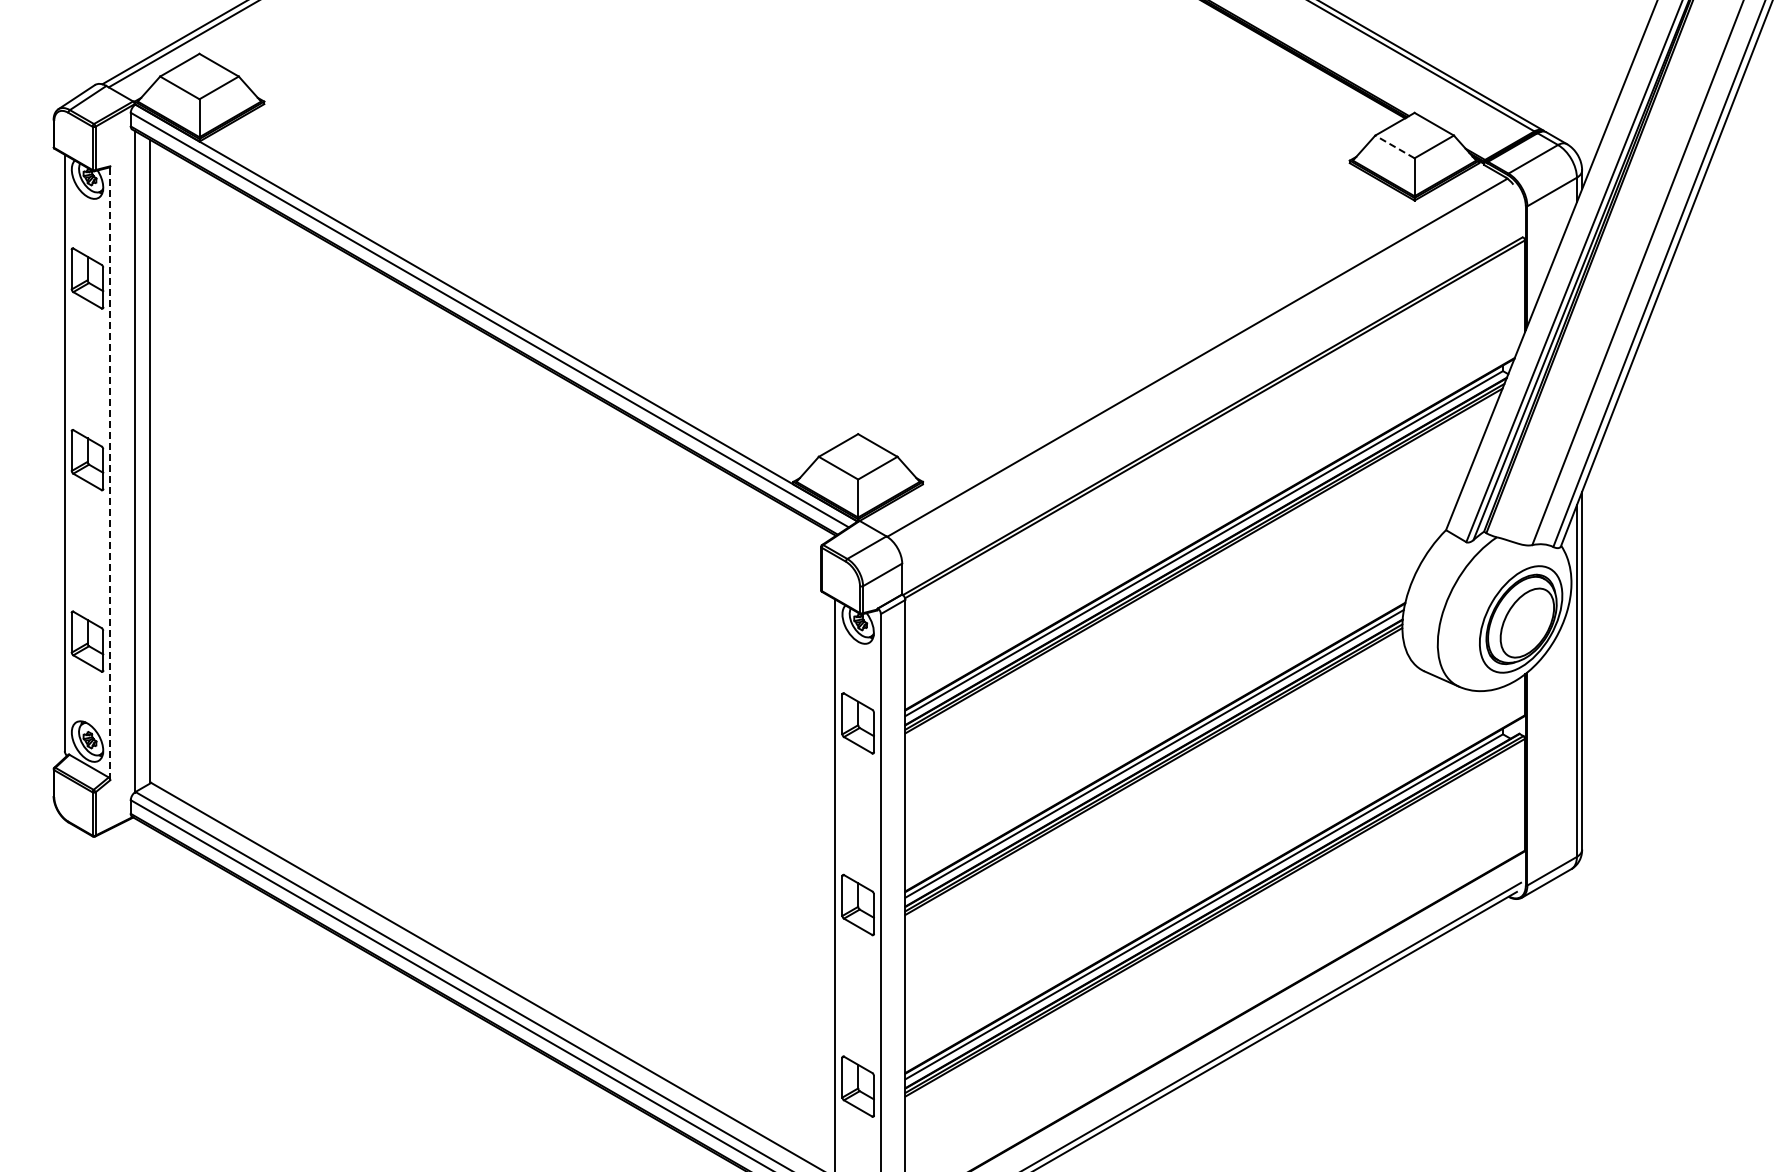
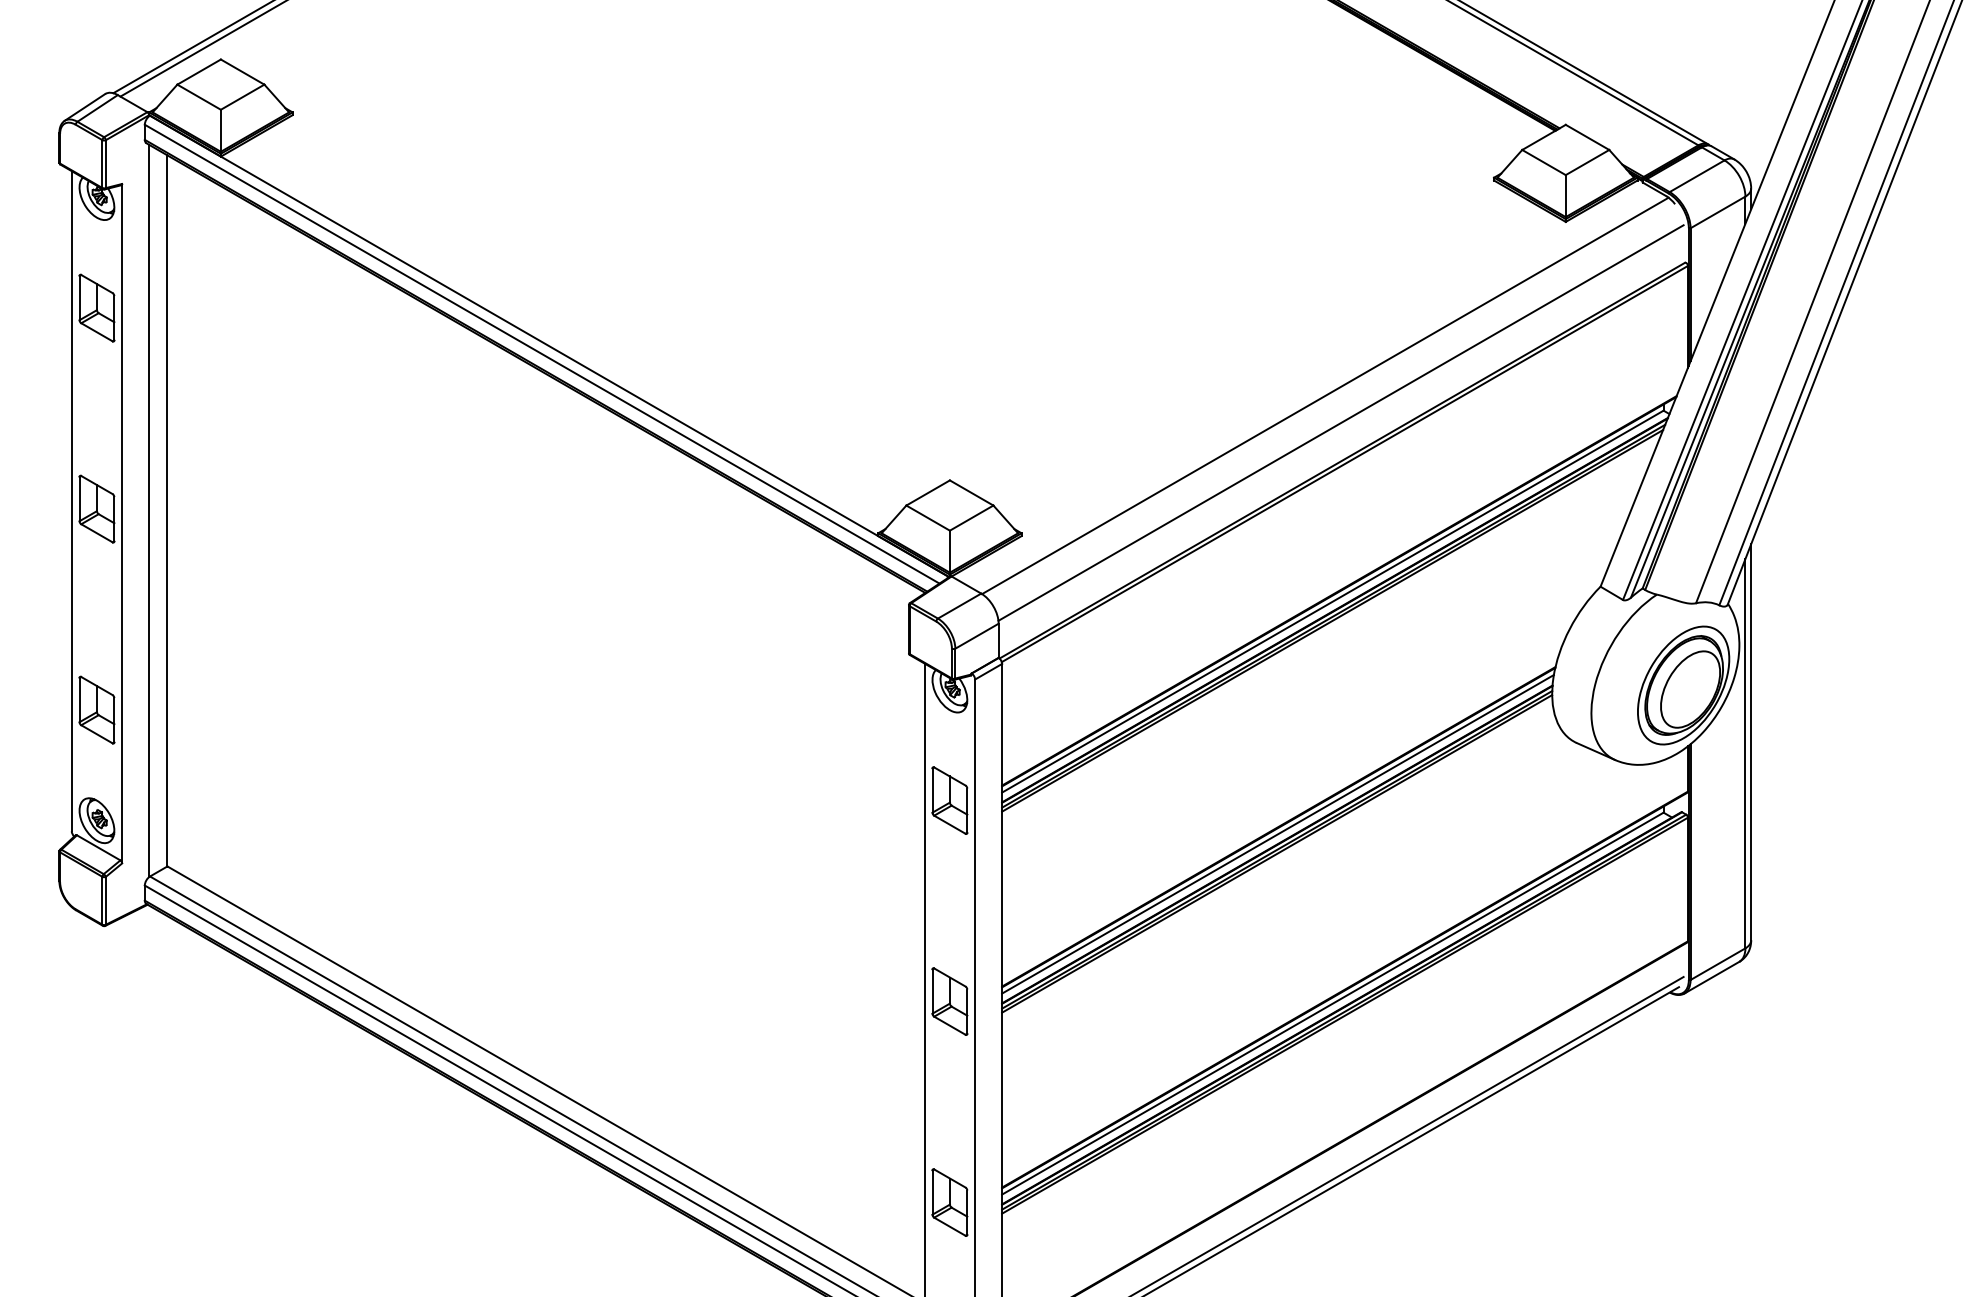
line: (1394, 146) -> (1543, 162), dashed -> solid
line: (1211, 381) -> (1340, 422), added
line: (110, 473) -> (122, 523), dashed -> solid

